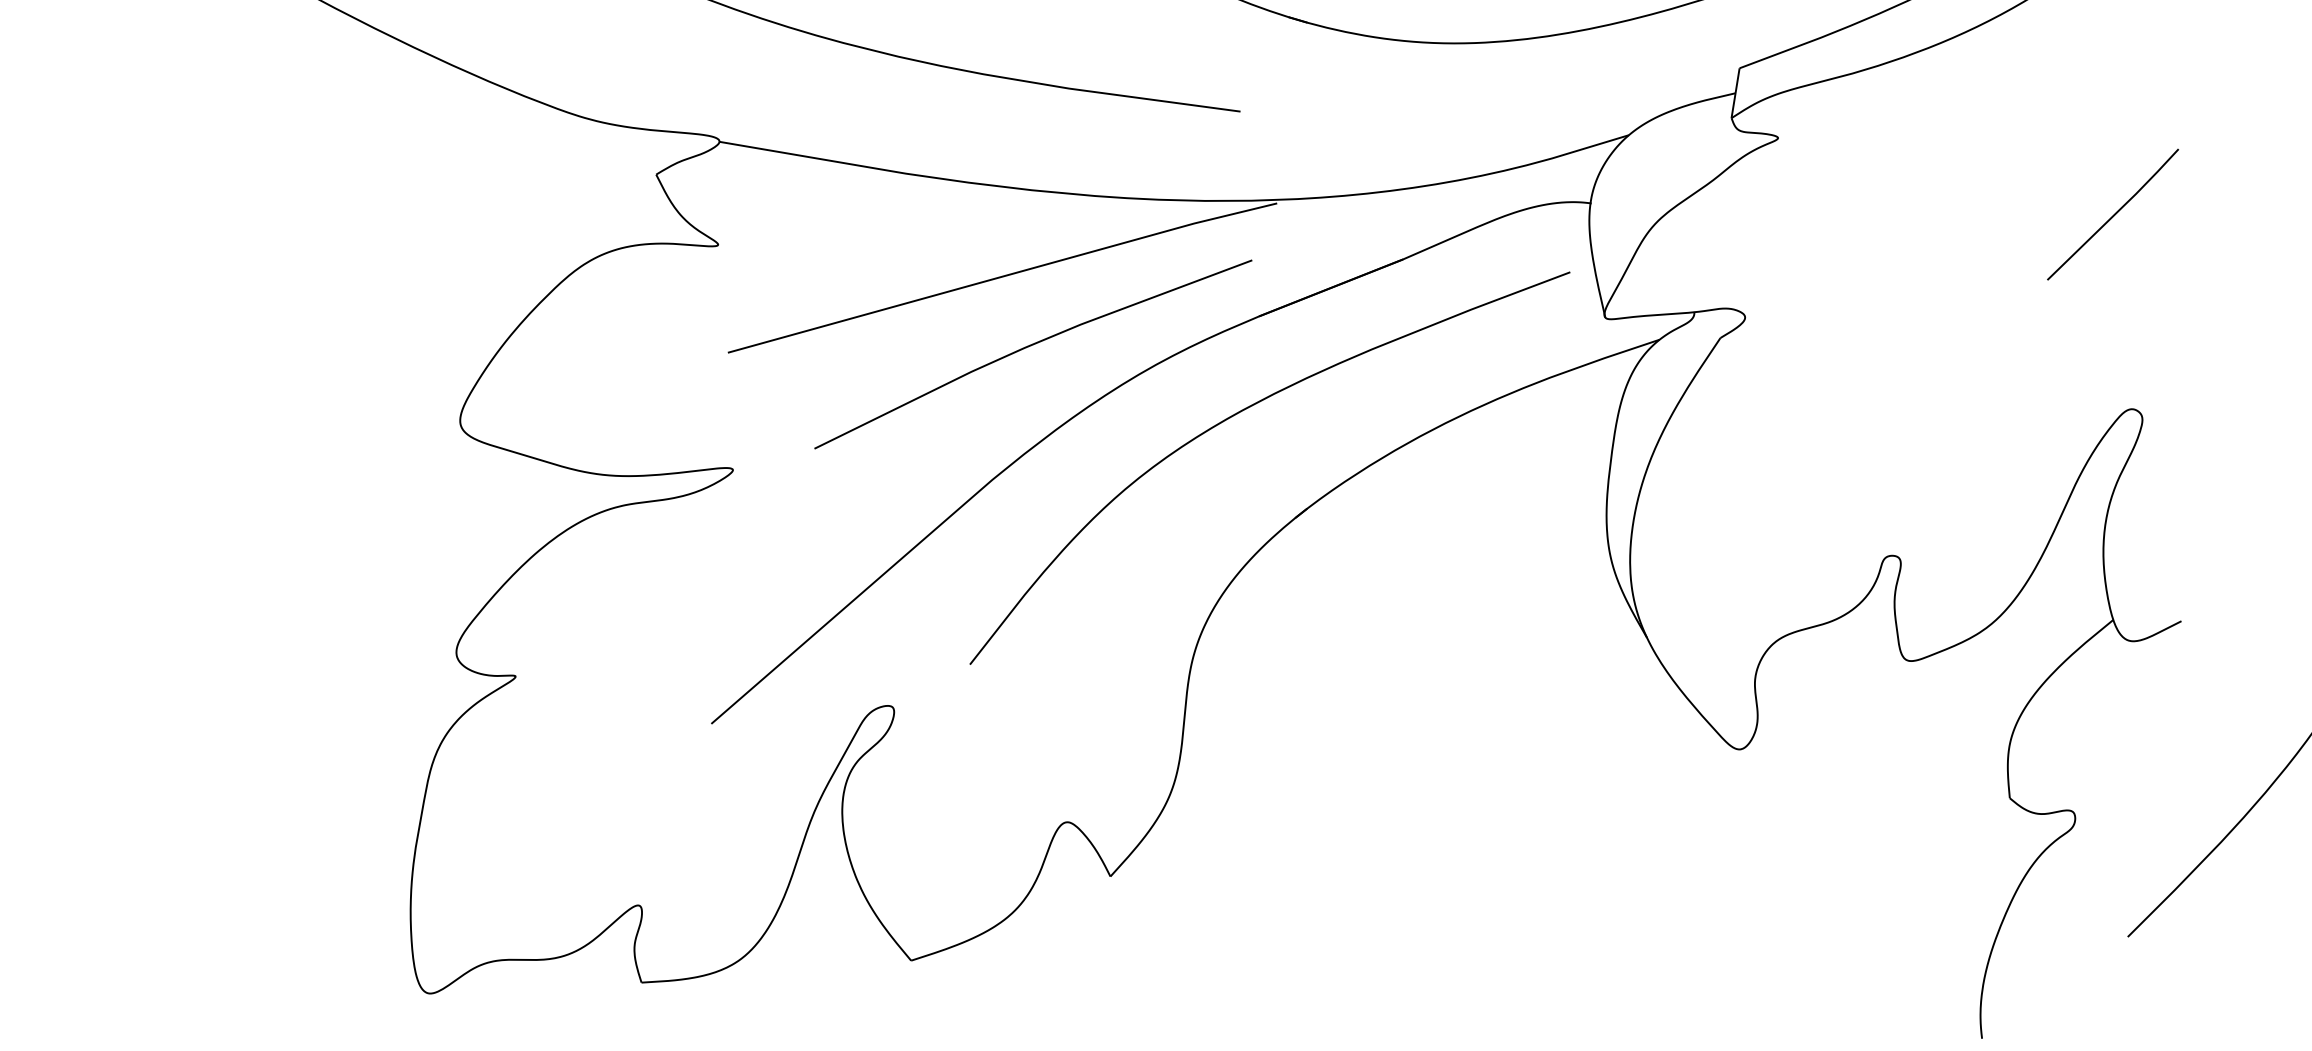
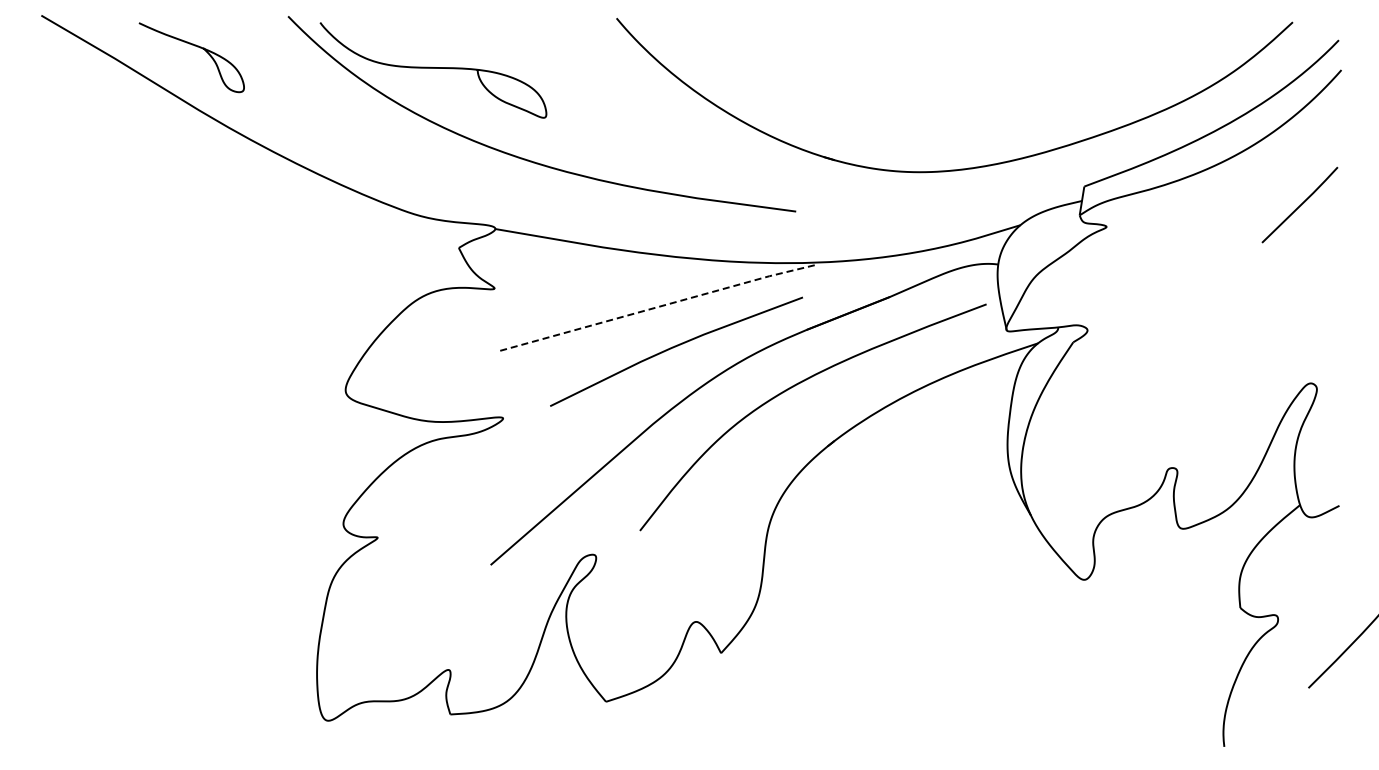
line: (2113, 213) -> (1300, 204), moved
line: (1003, 275) -> (659, 306), solid -> dashed

